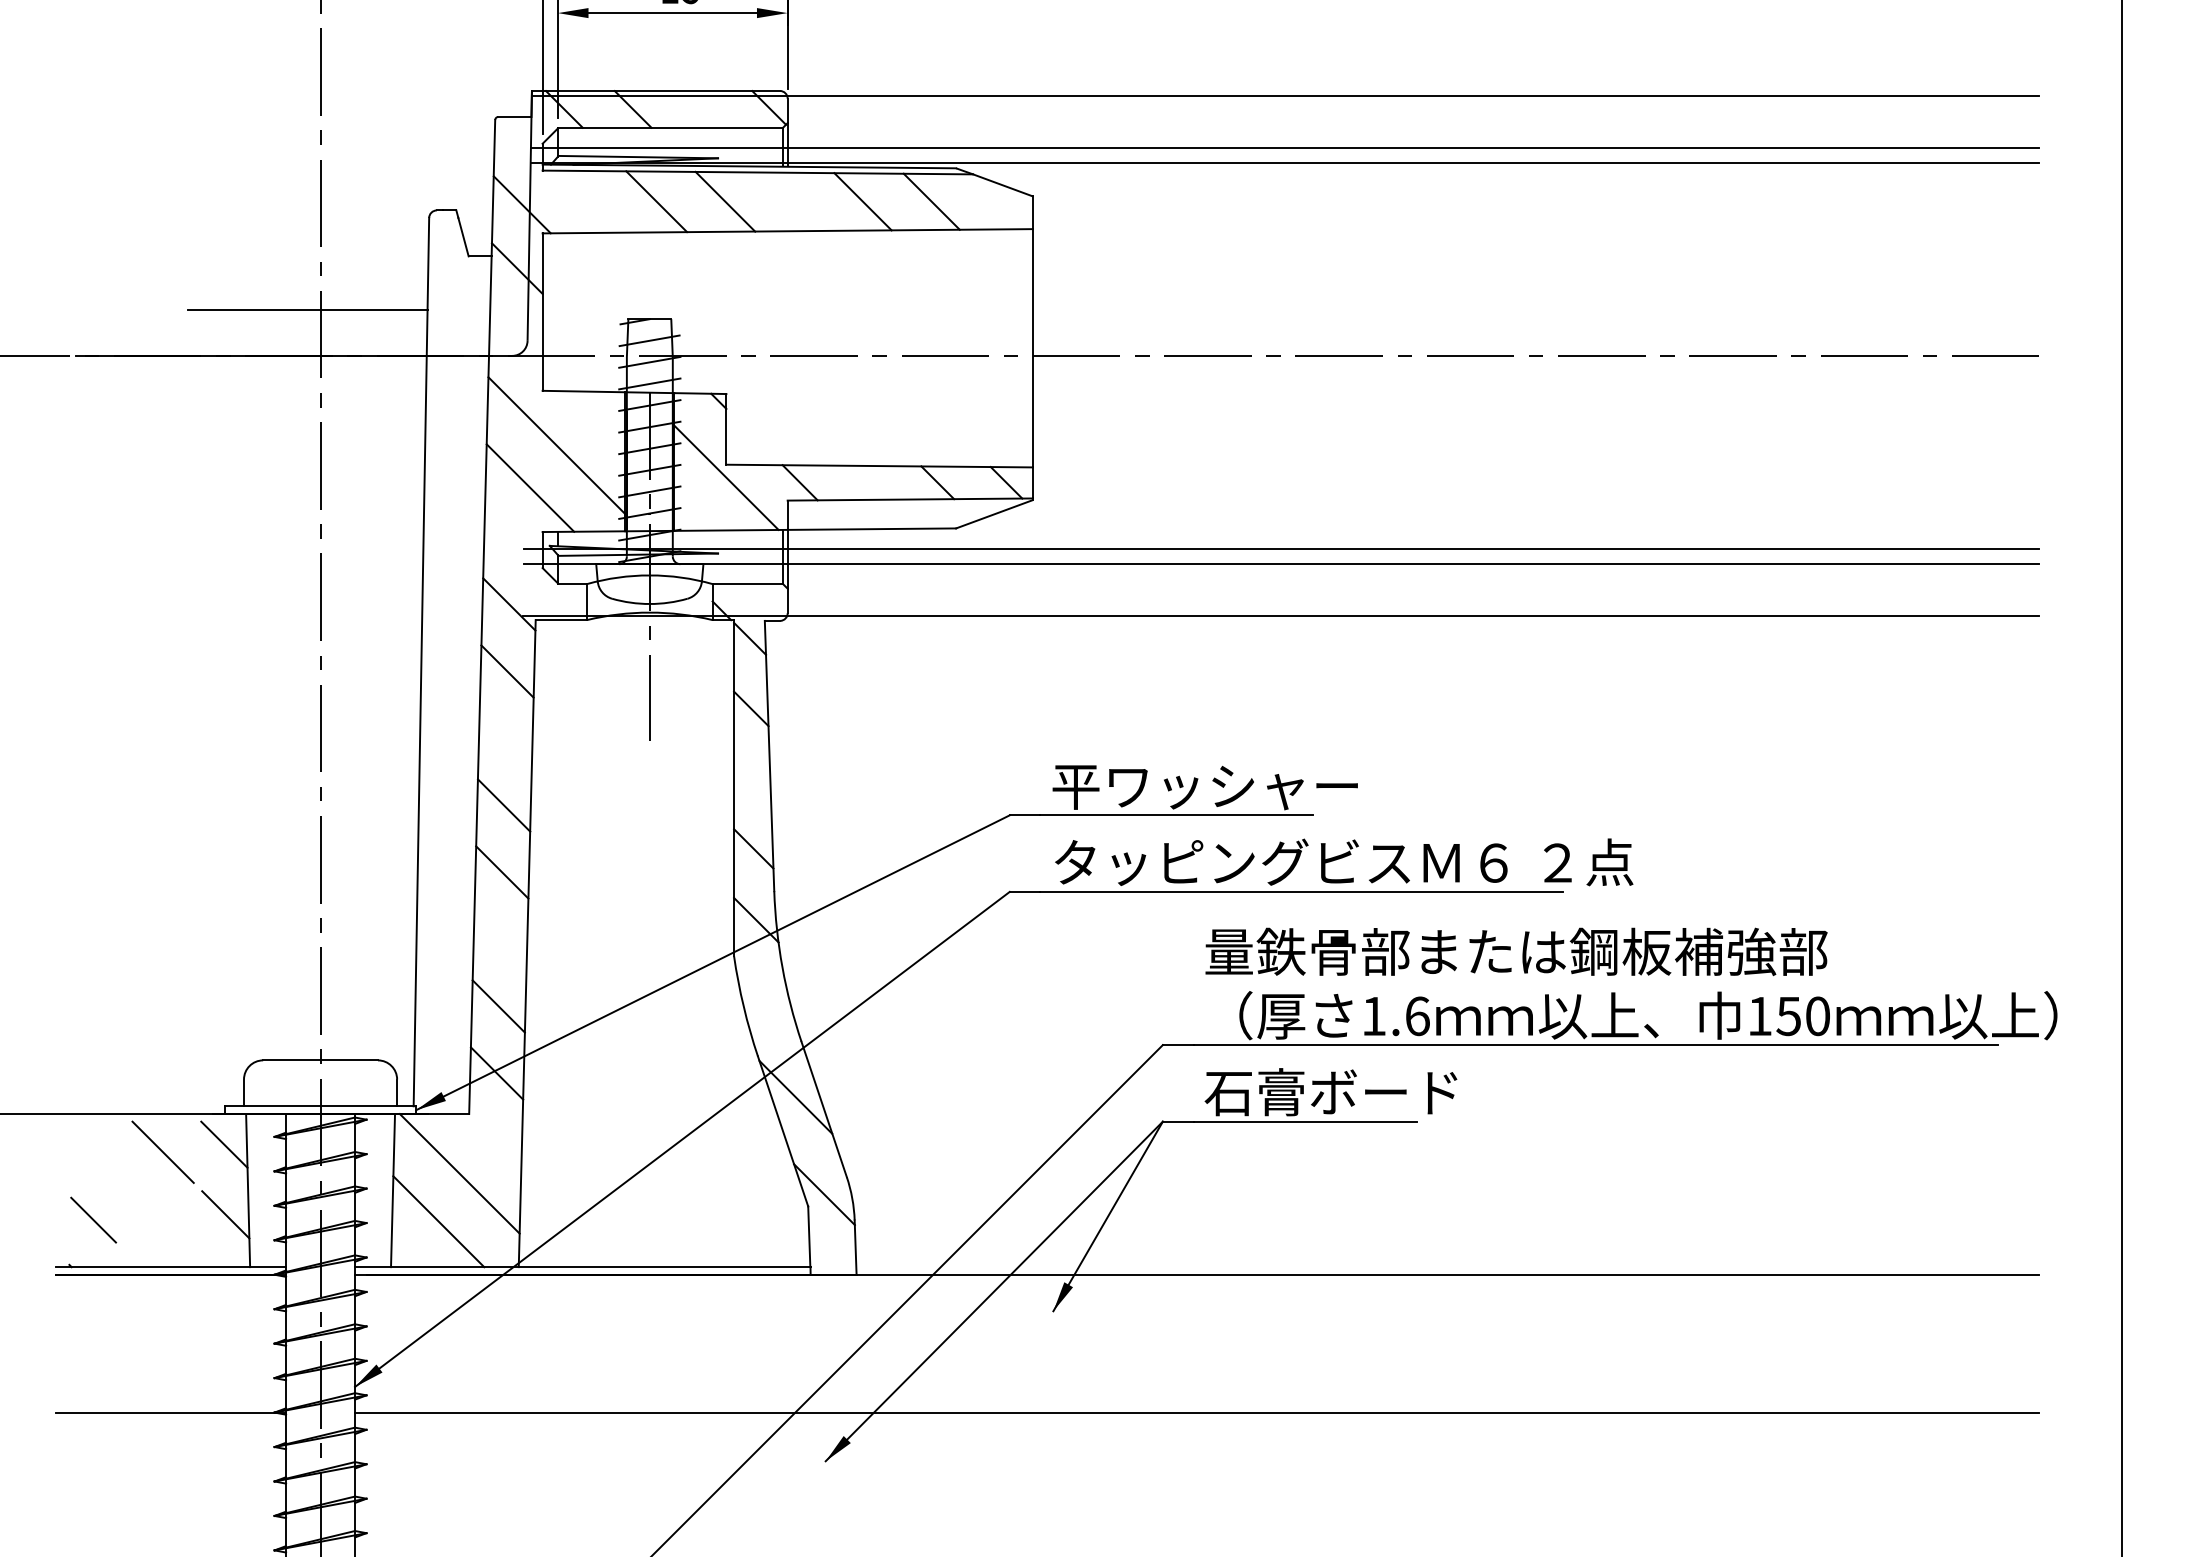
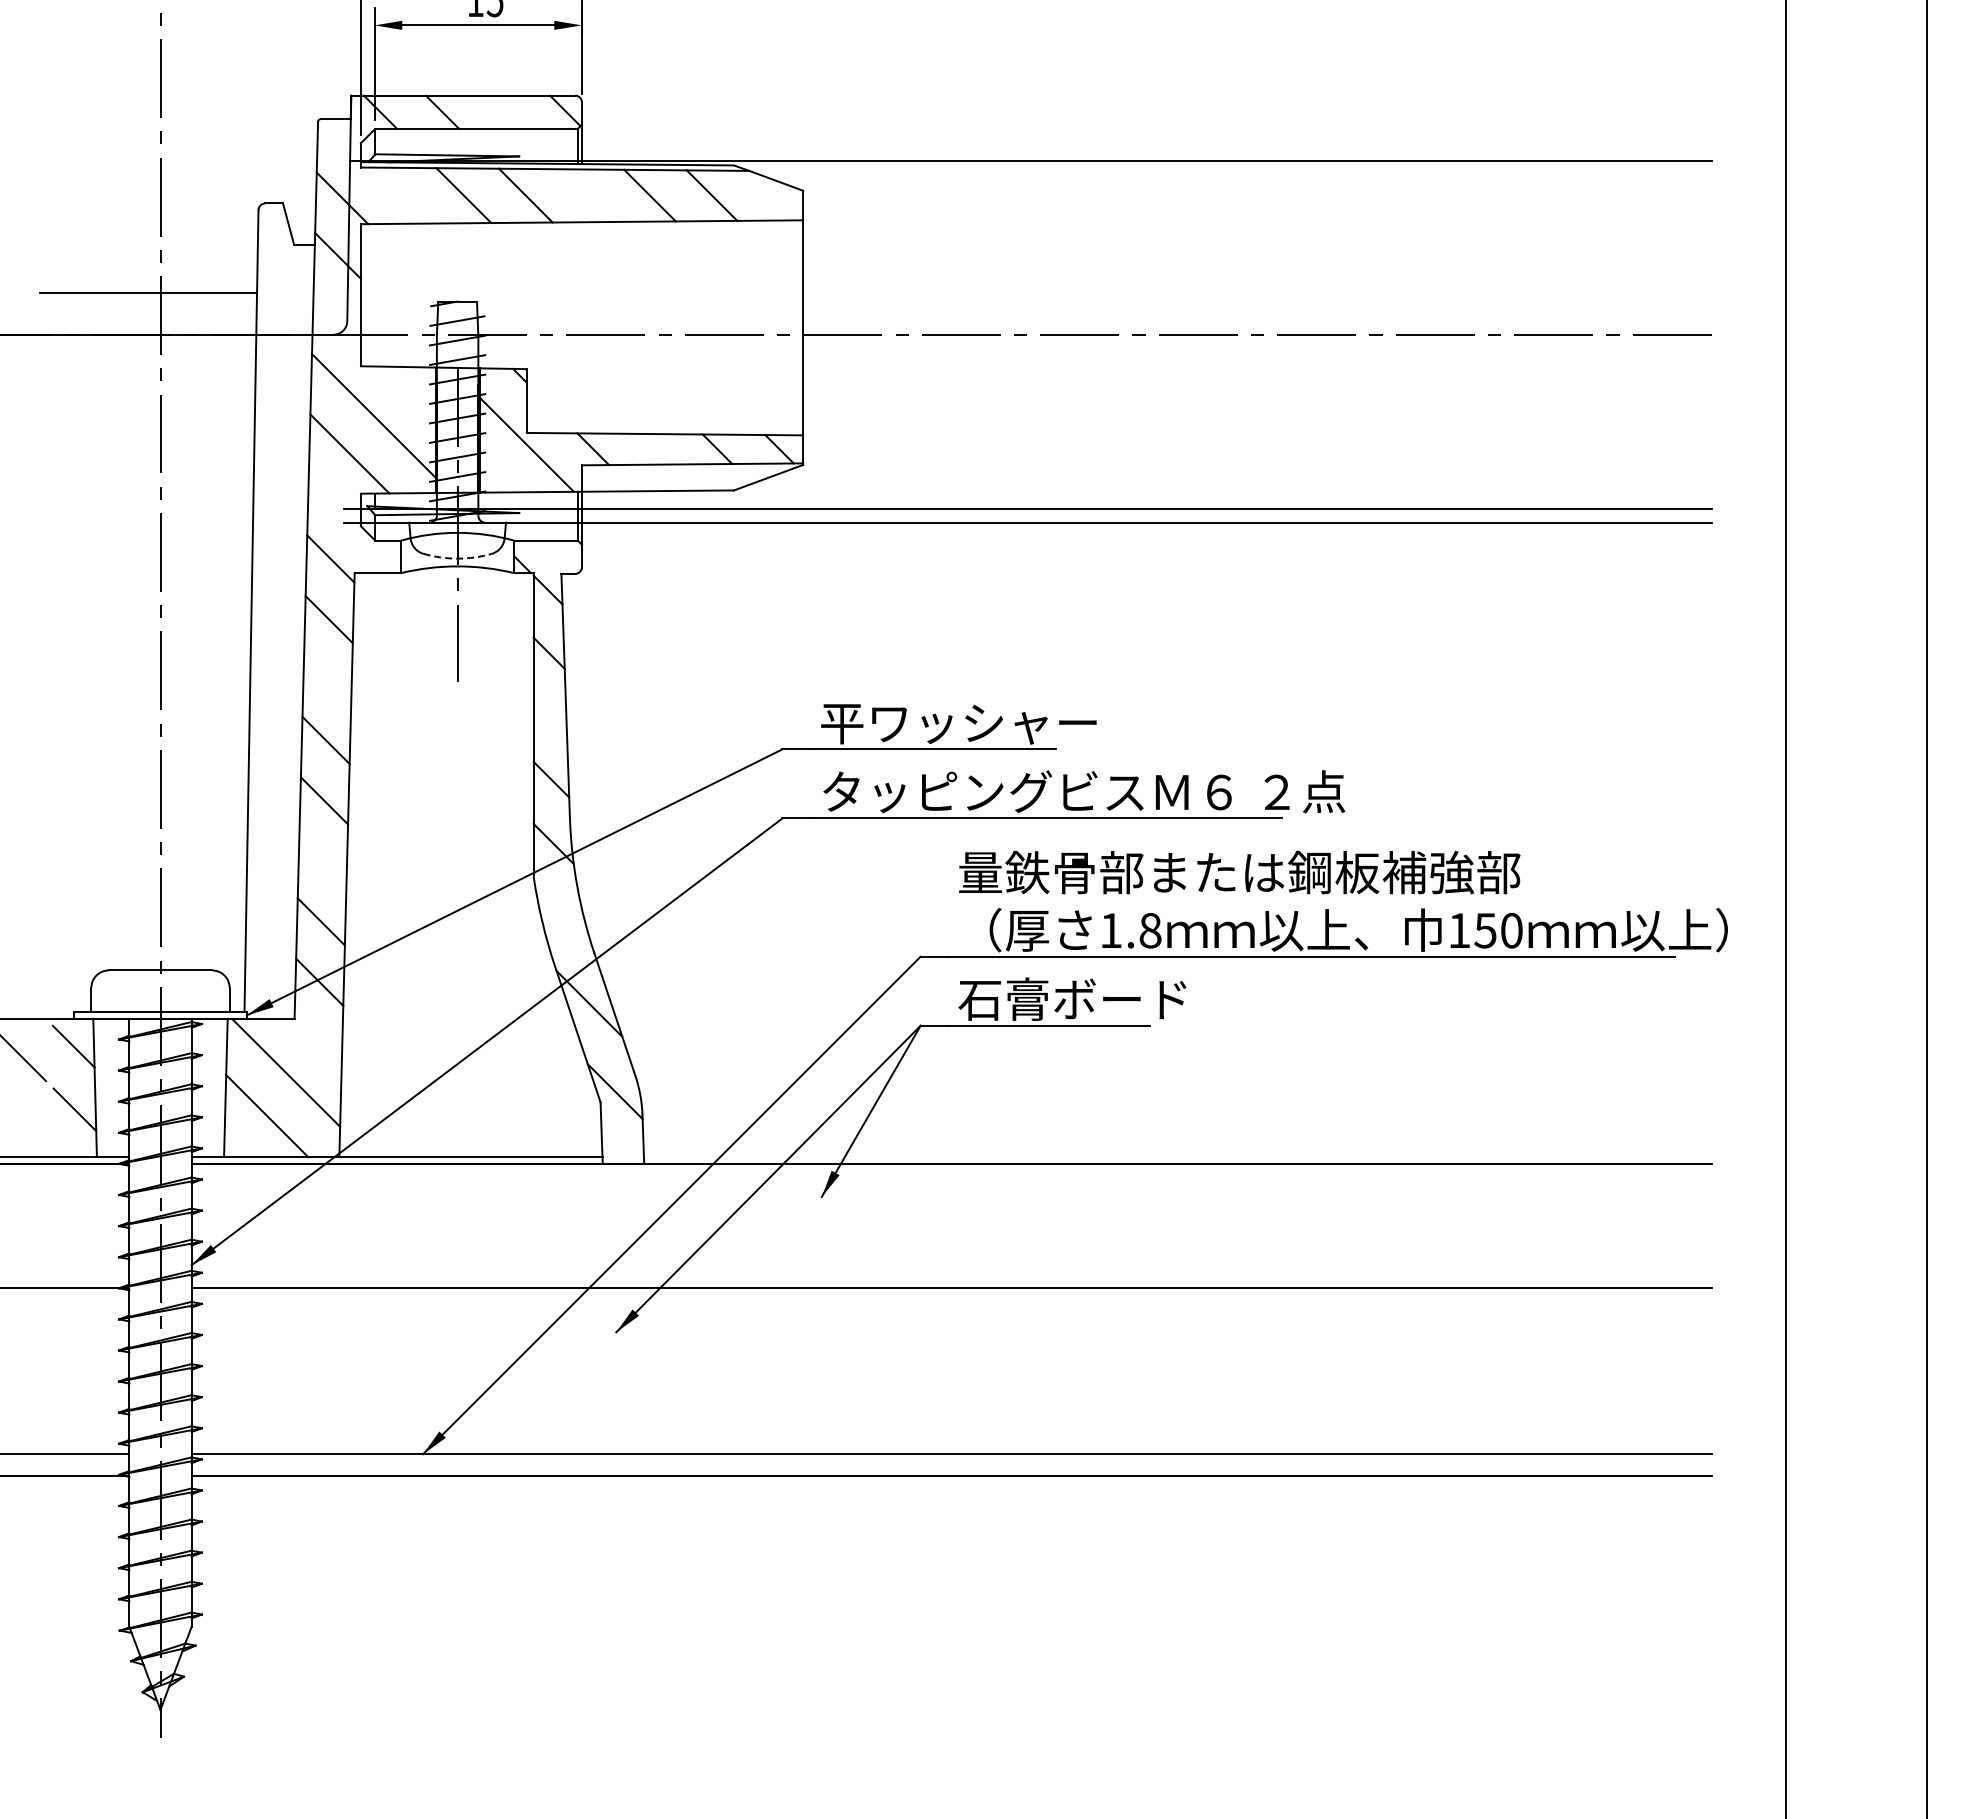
line: (1285, 95) -> (1031, 99), removed
line: (1284, 147) -> (1030, 146), removed
arc: (649, 603) -> (457, 558), solid -> dashed
line: (1280, 616) -> (1026, 569), removed
text: (1417, 1016) -> (1150, 930), 1.6 -> 1.8

